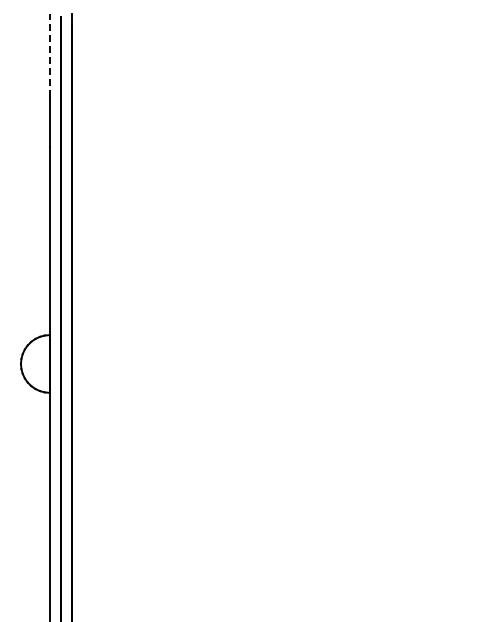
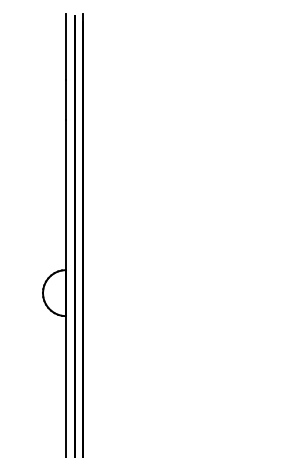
line: (49, 55) -> (65, 47), dashed -> solid

